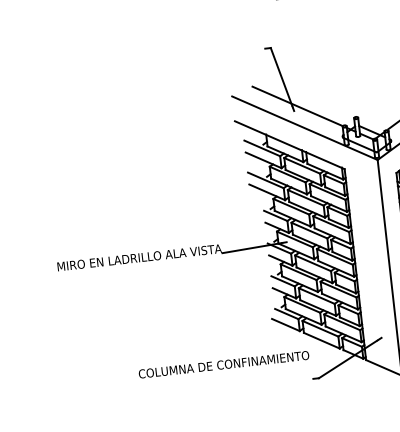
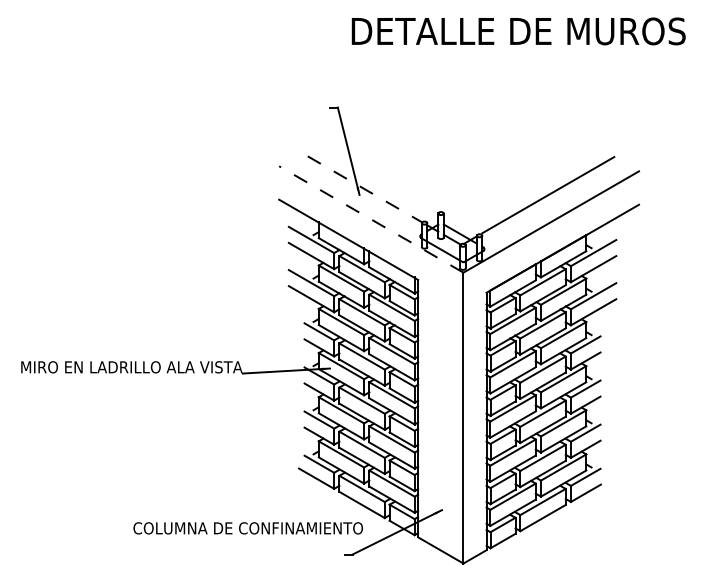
line: (298, 106) -> (365, 189), solid -> dashed
line: (304, 128) -> (370, 219), solid -> dashed
text: (223, 364) -> (247, 528), moved

